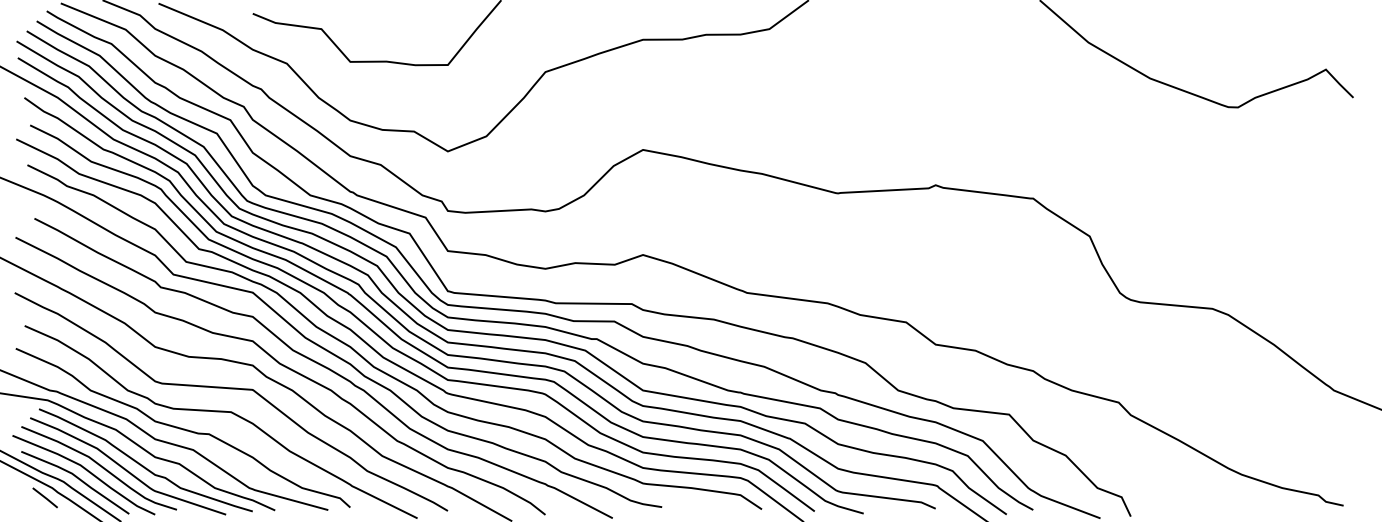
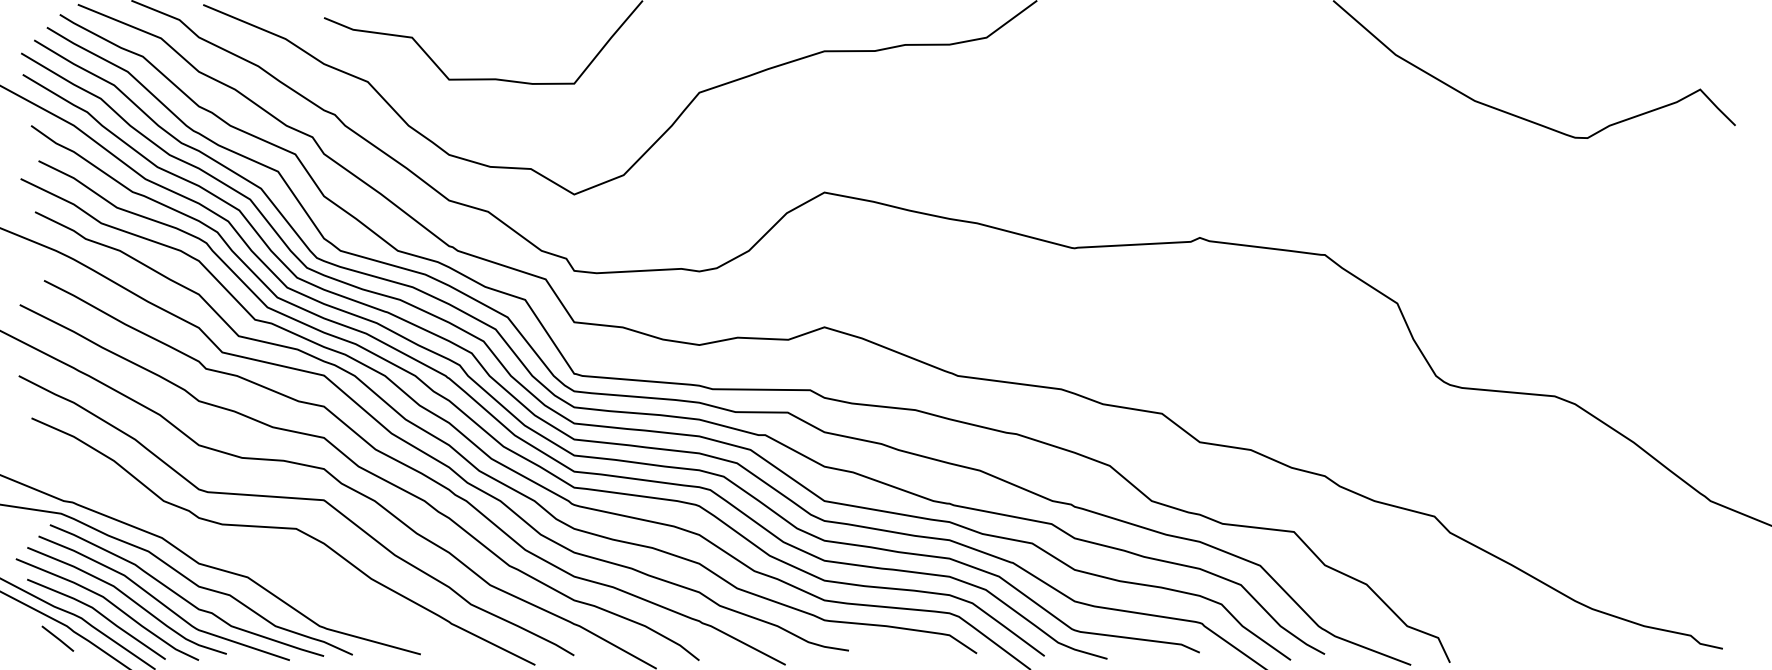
curve: (182, 428) -> (234, 549), removed

